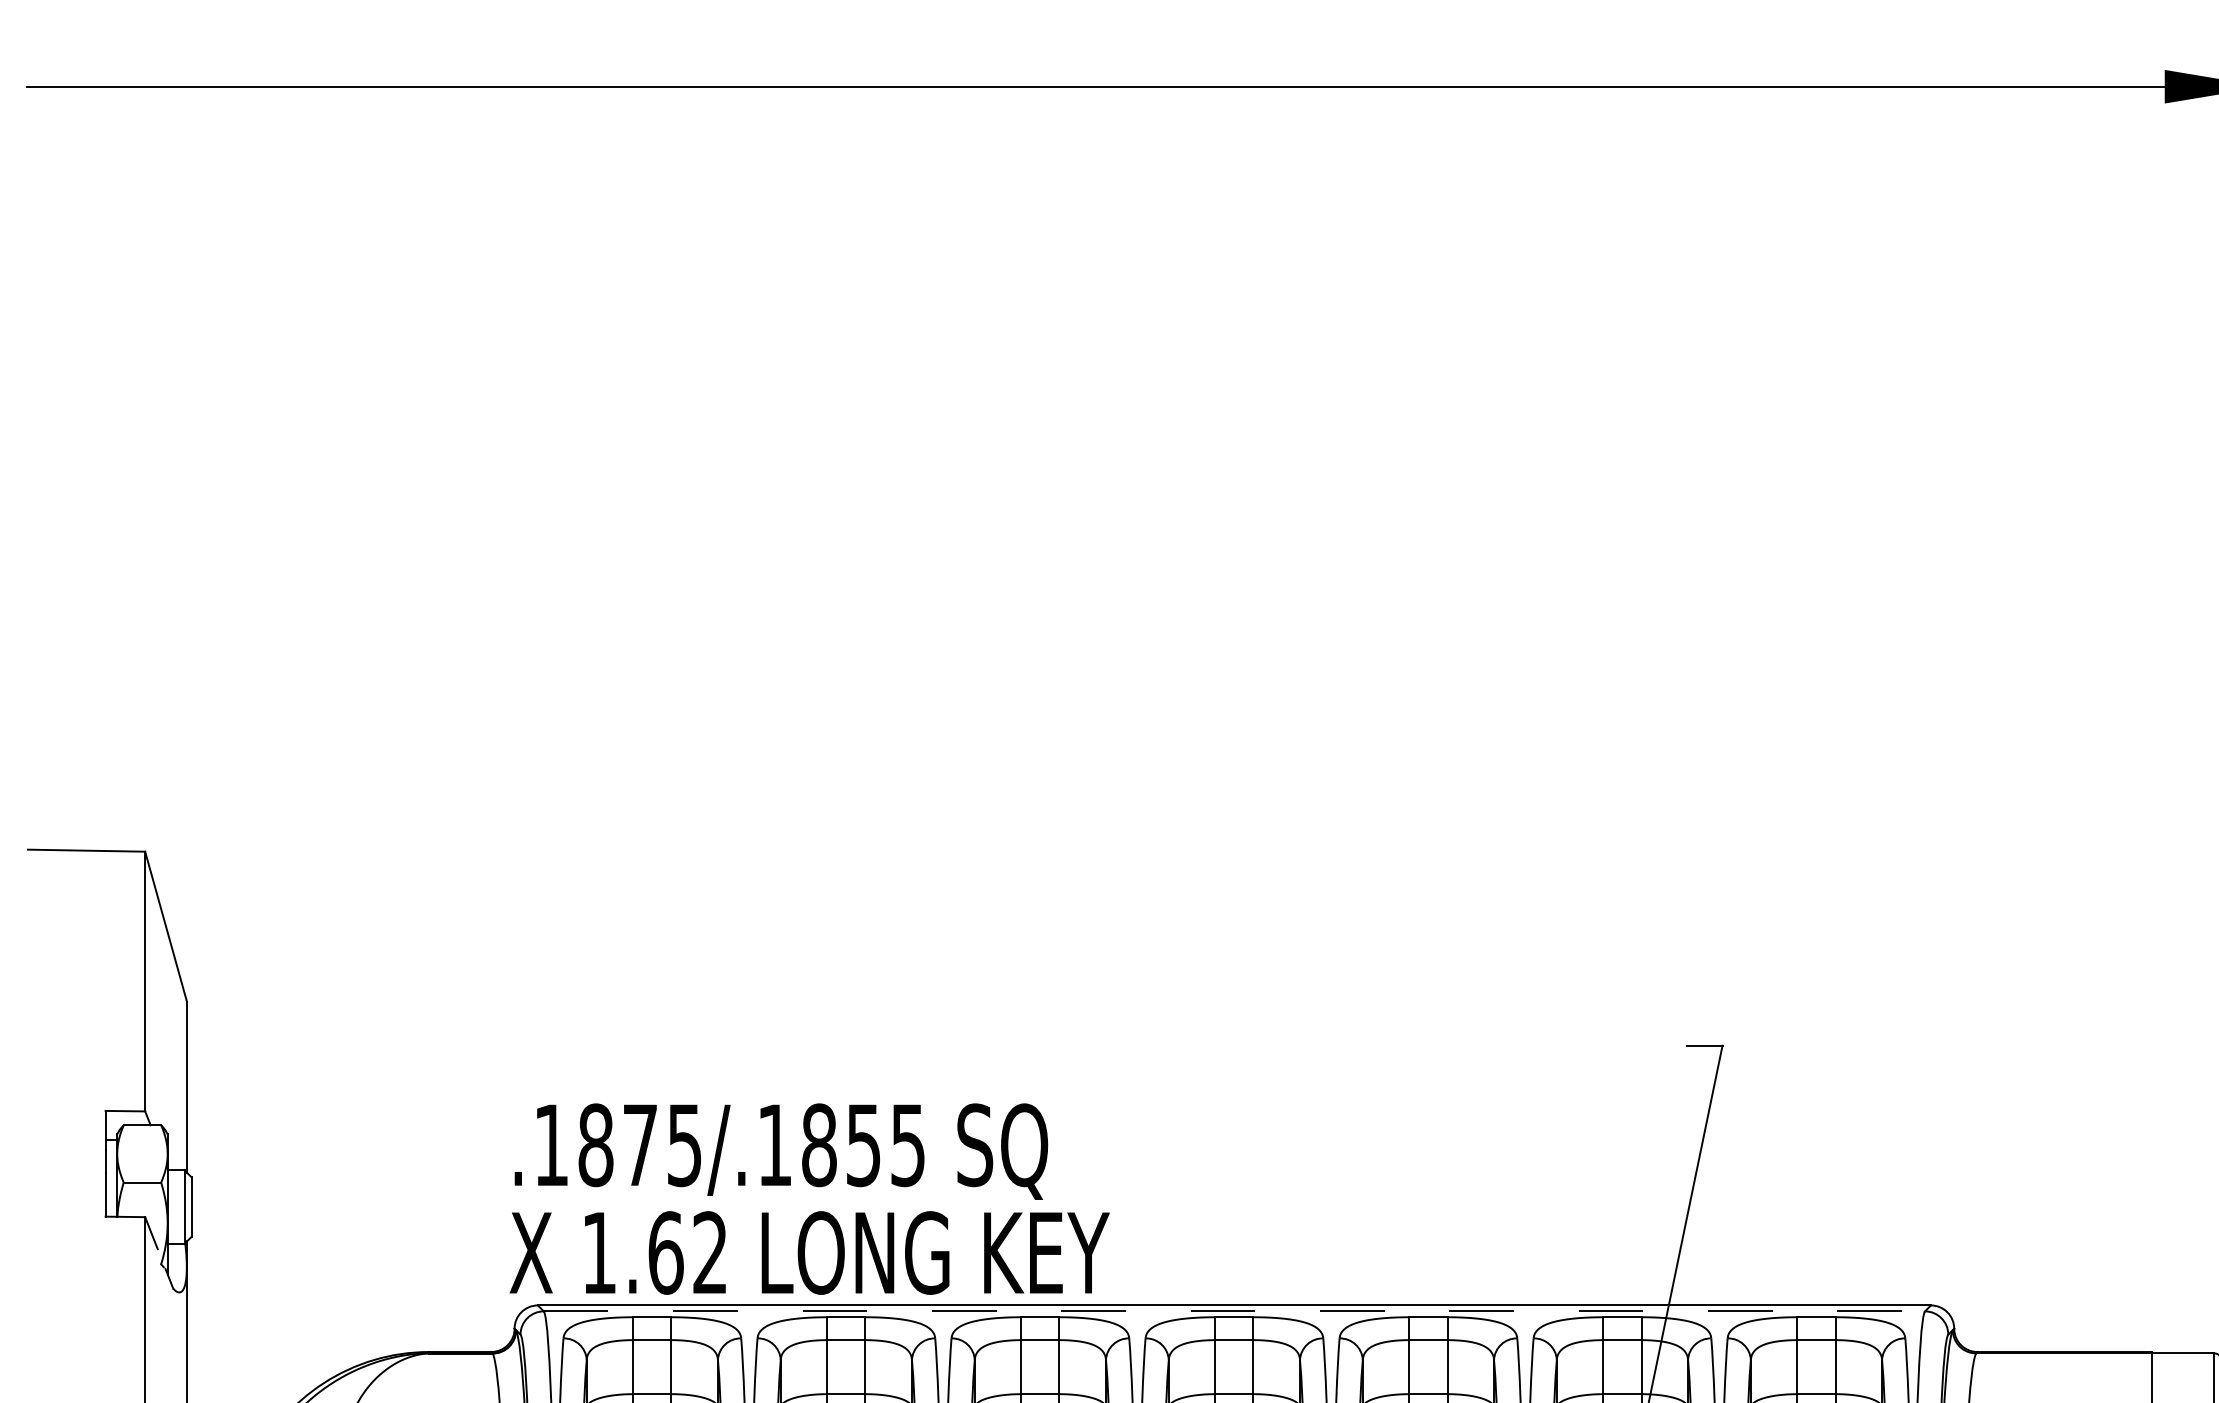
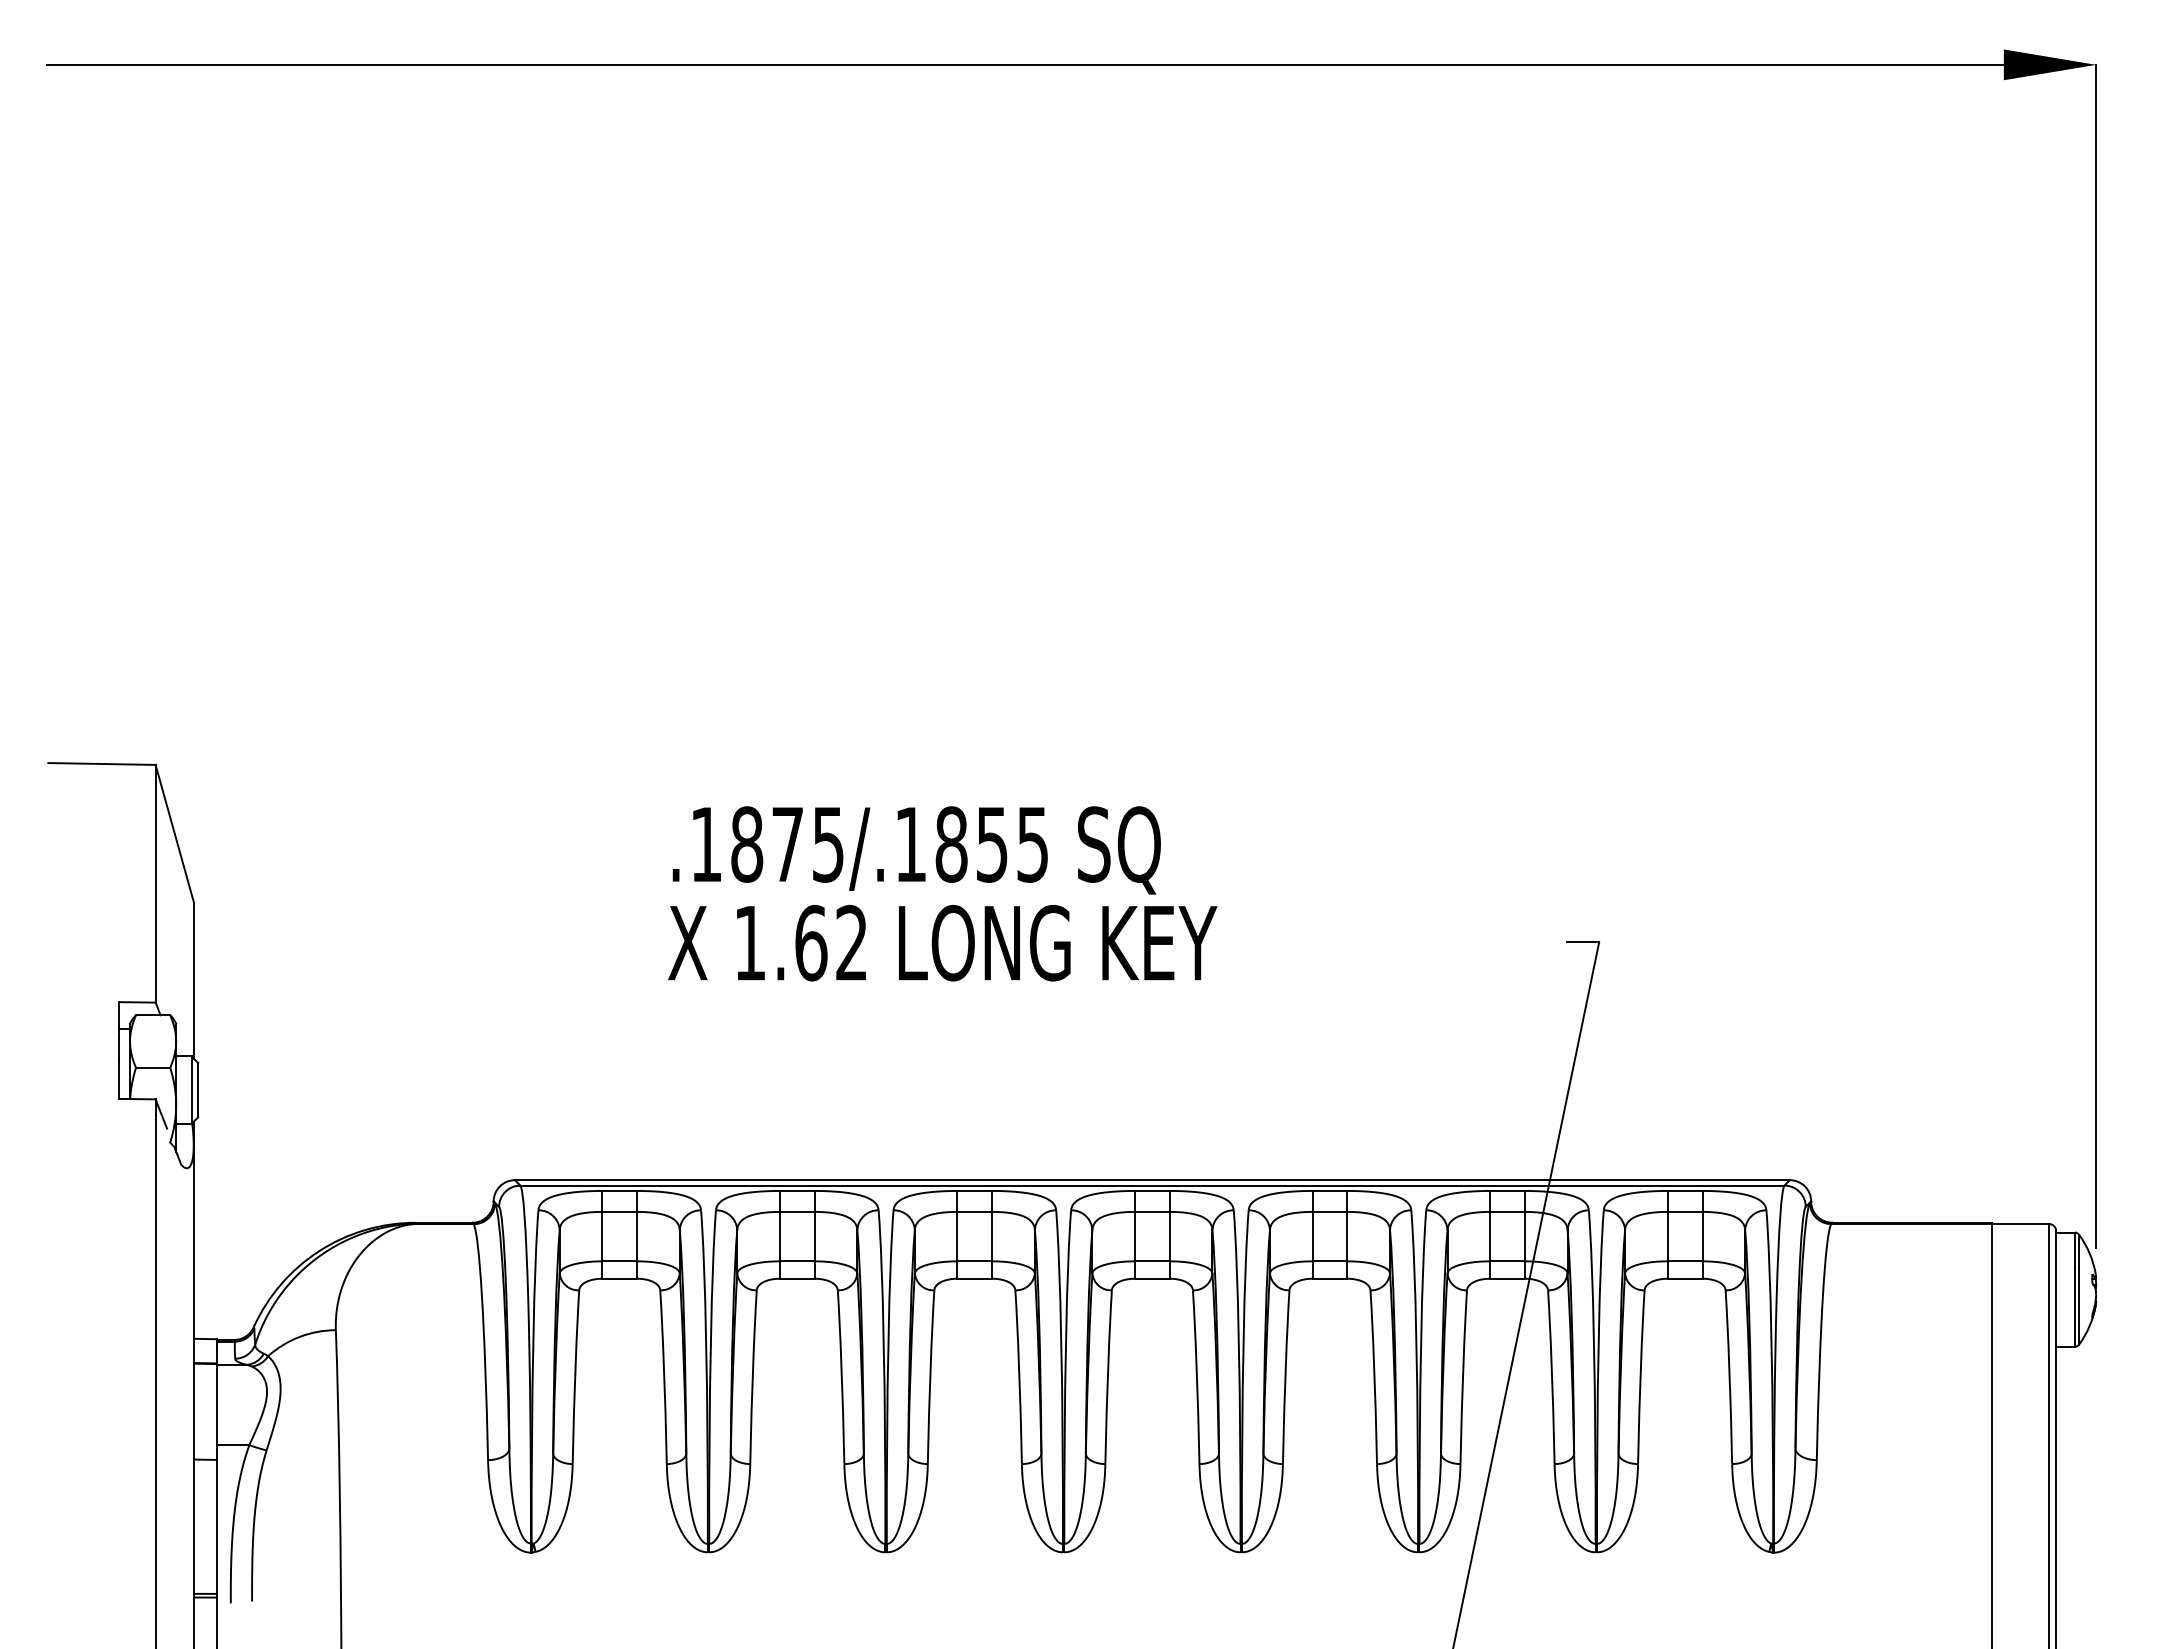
text: (809, 1198) -> (942, 893), moved
line: (1234, 1311) -> (1152, 1185), dashed -> solid

